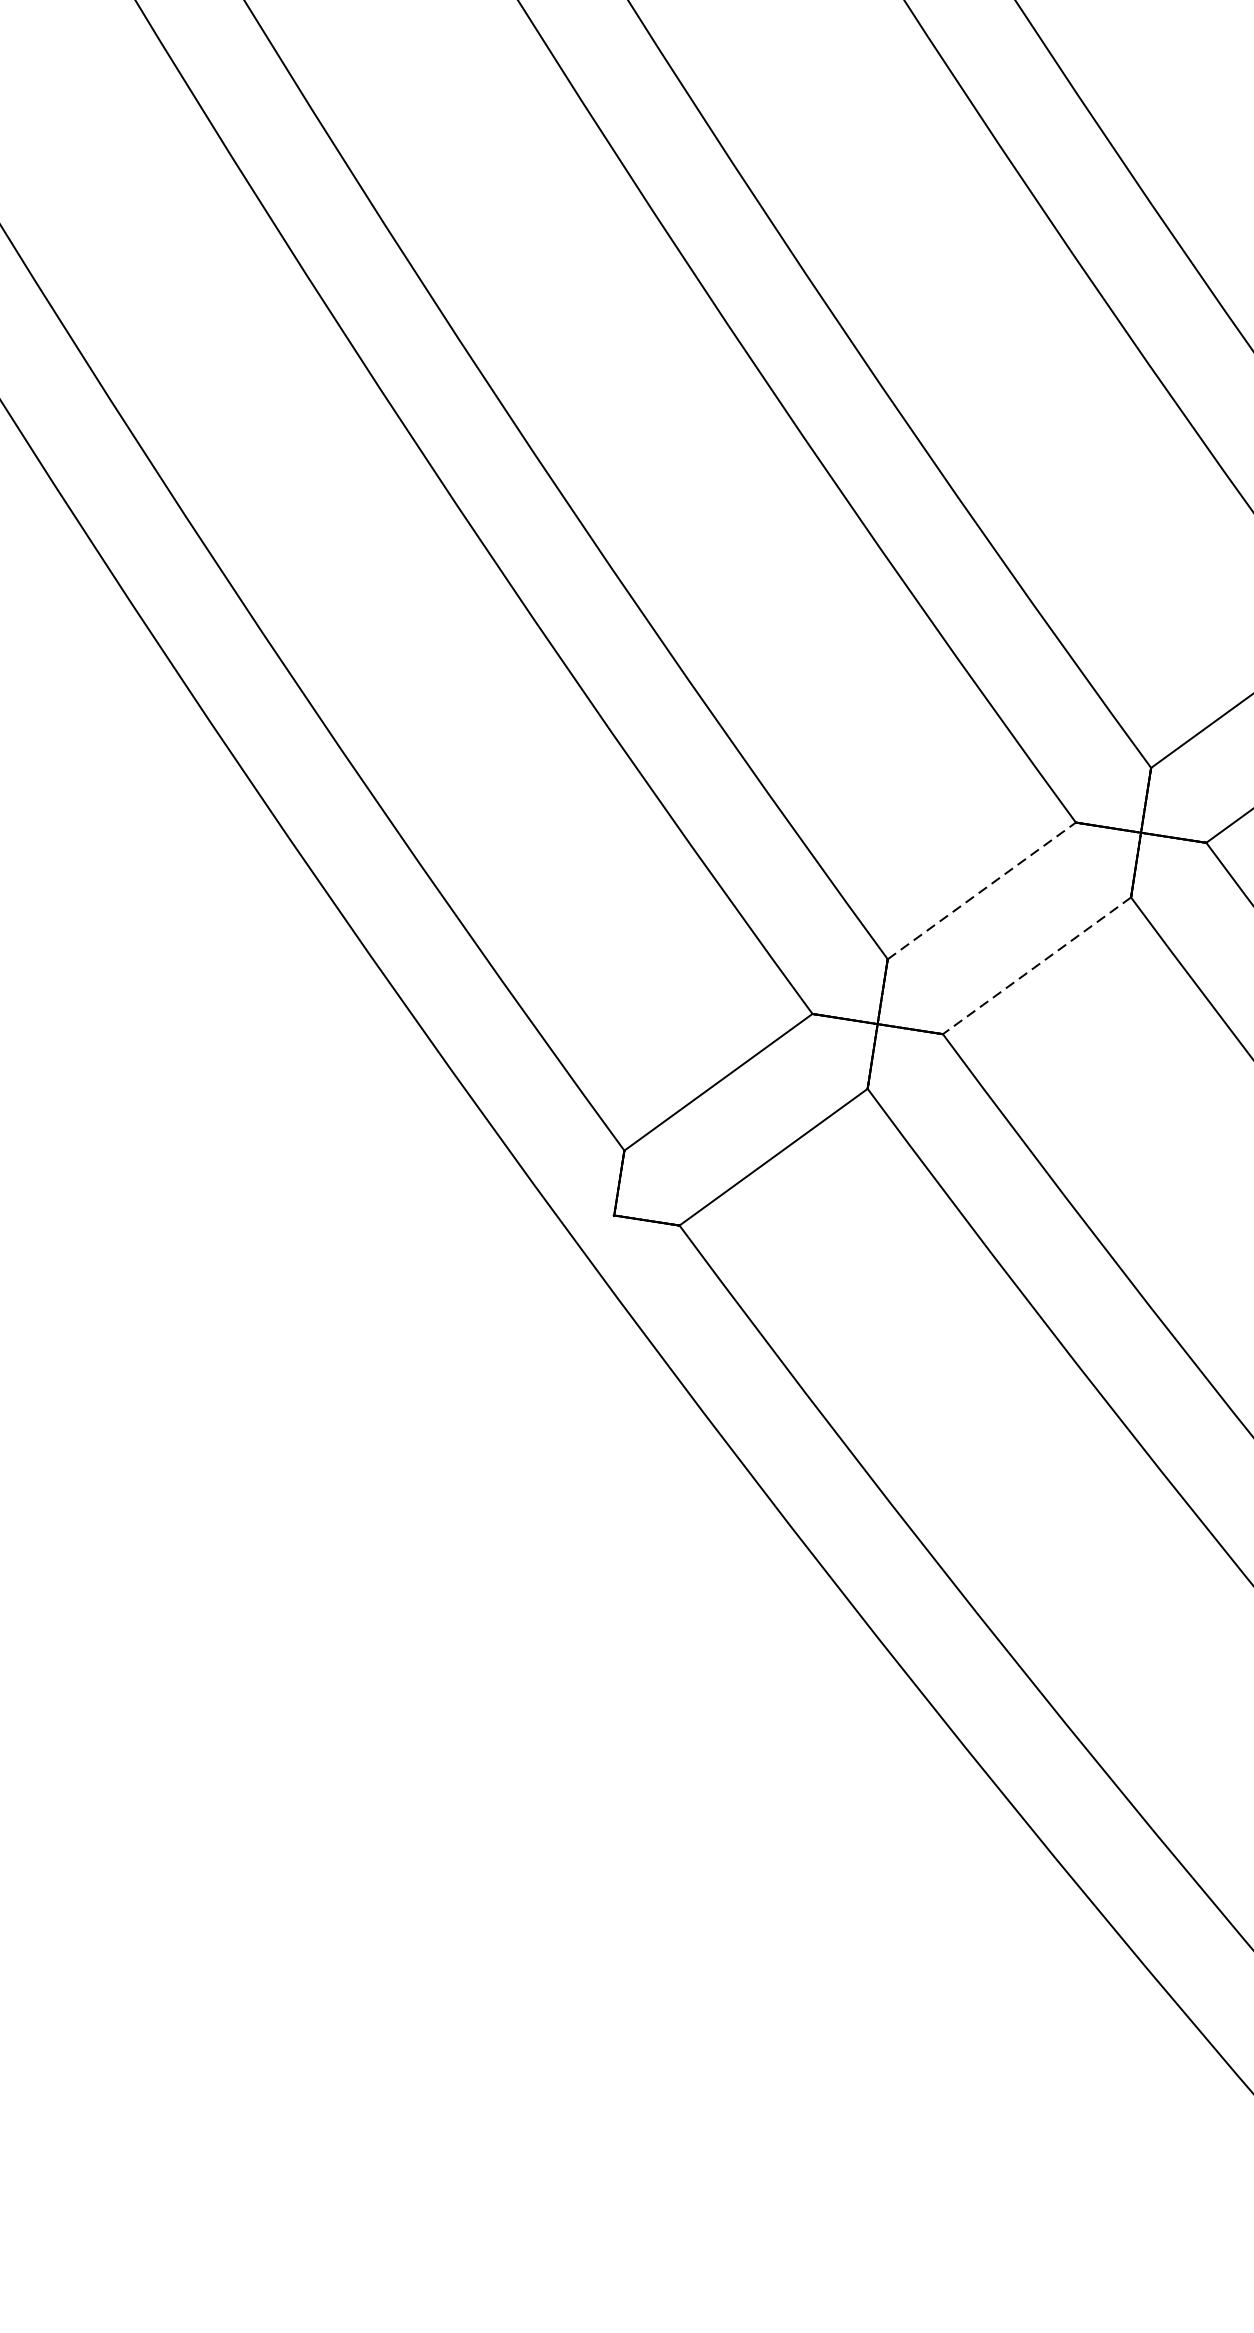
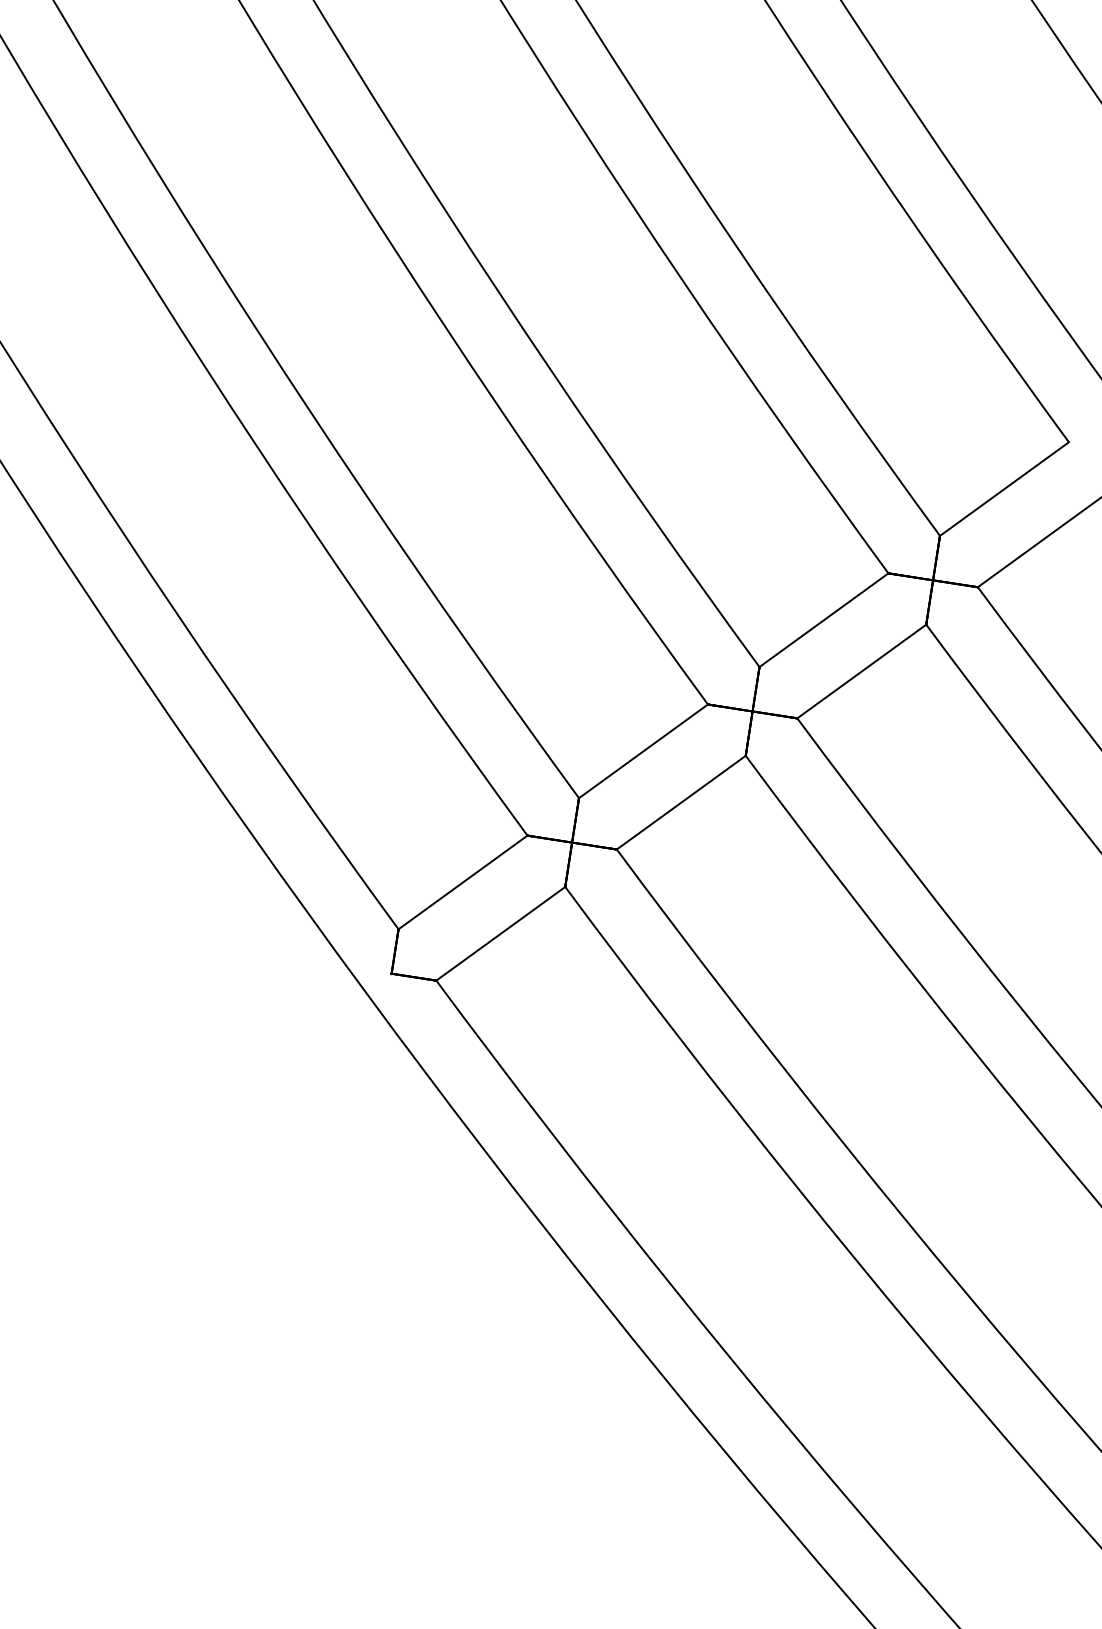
line: (981, 891) -> (643, 751), dashed -> solid
line: (1037, 965) -> (681, 802), dashed -> solid

